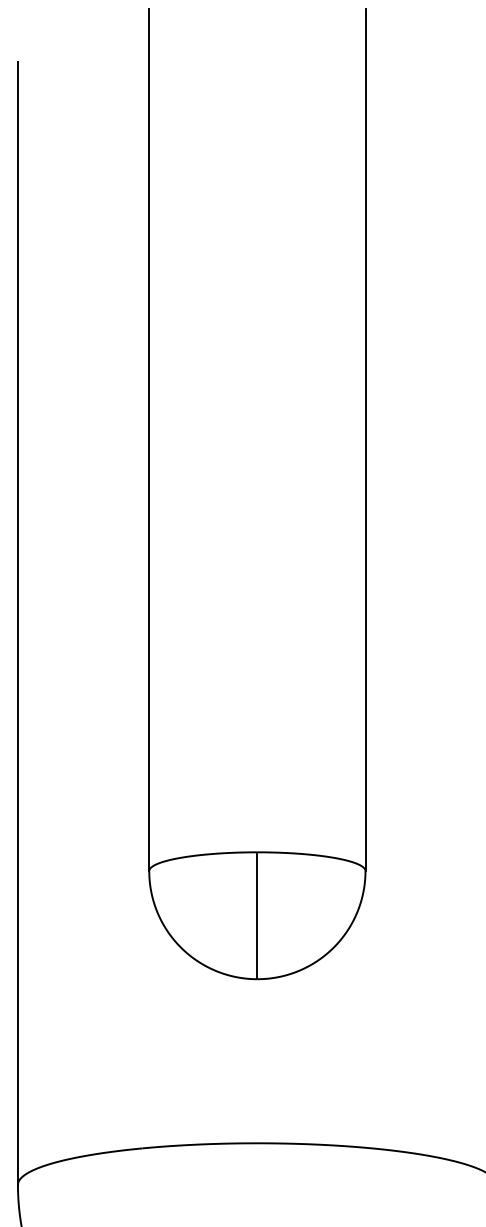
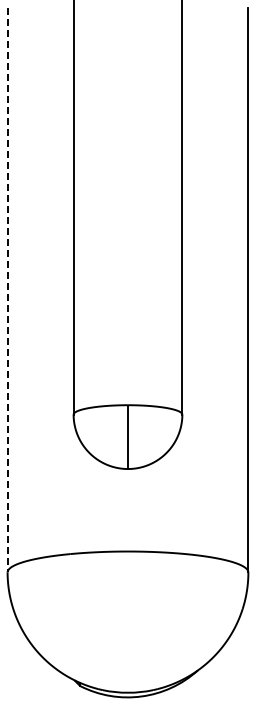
line: (17, 624) -> (7, 290), solid -> dashed

